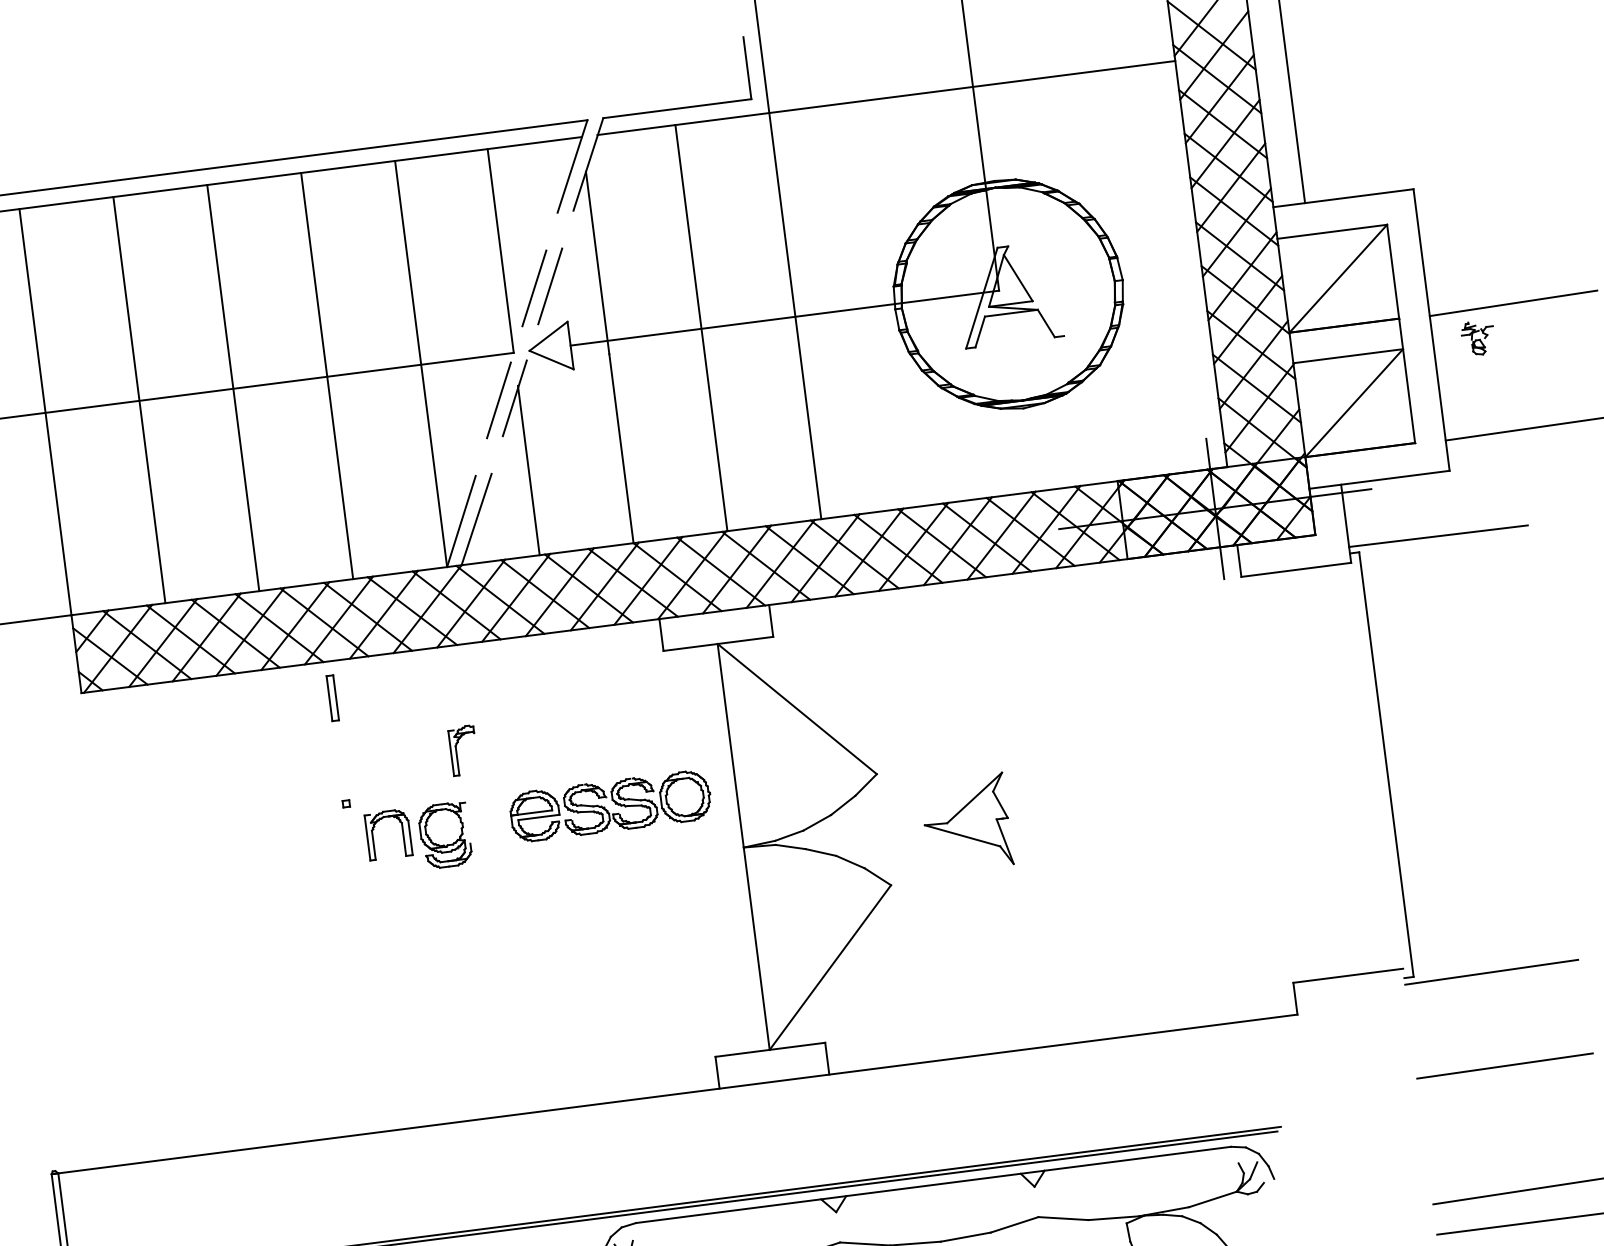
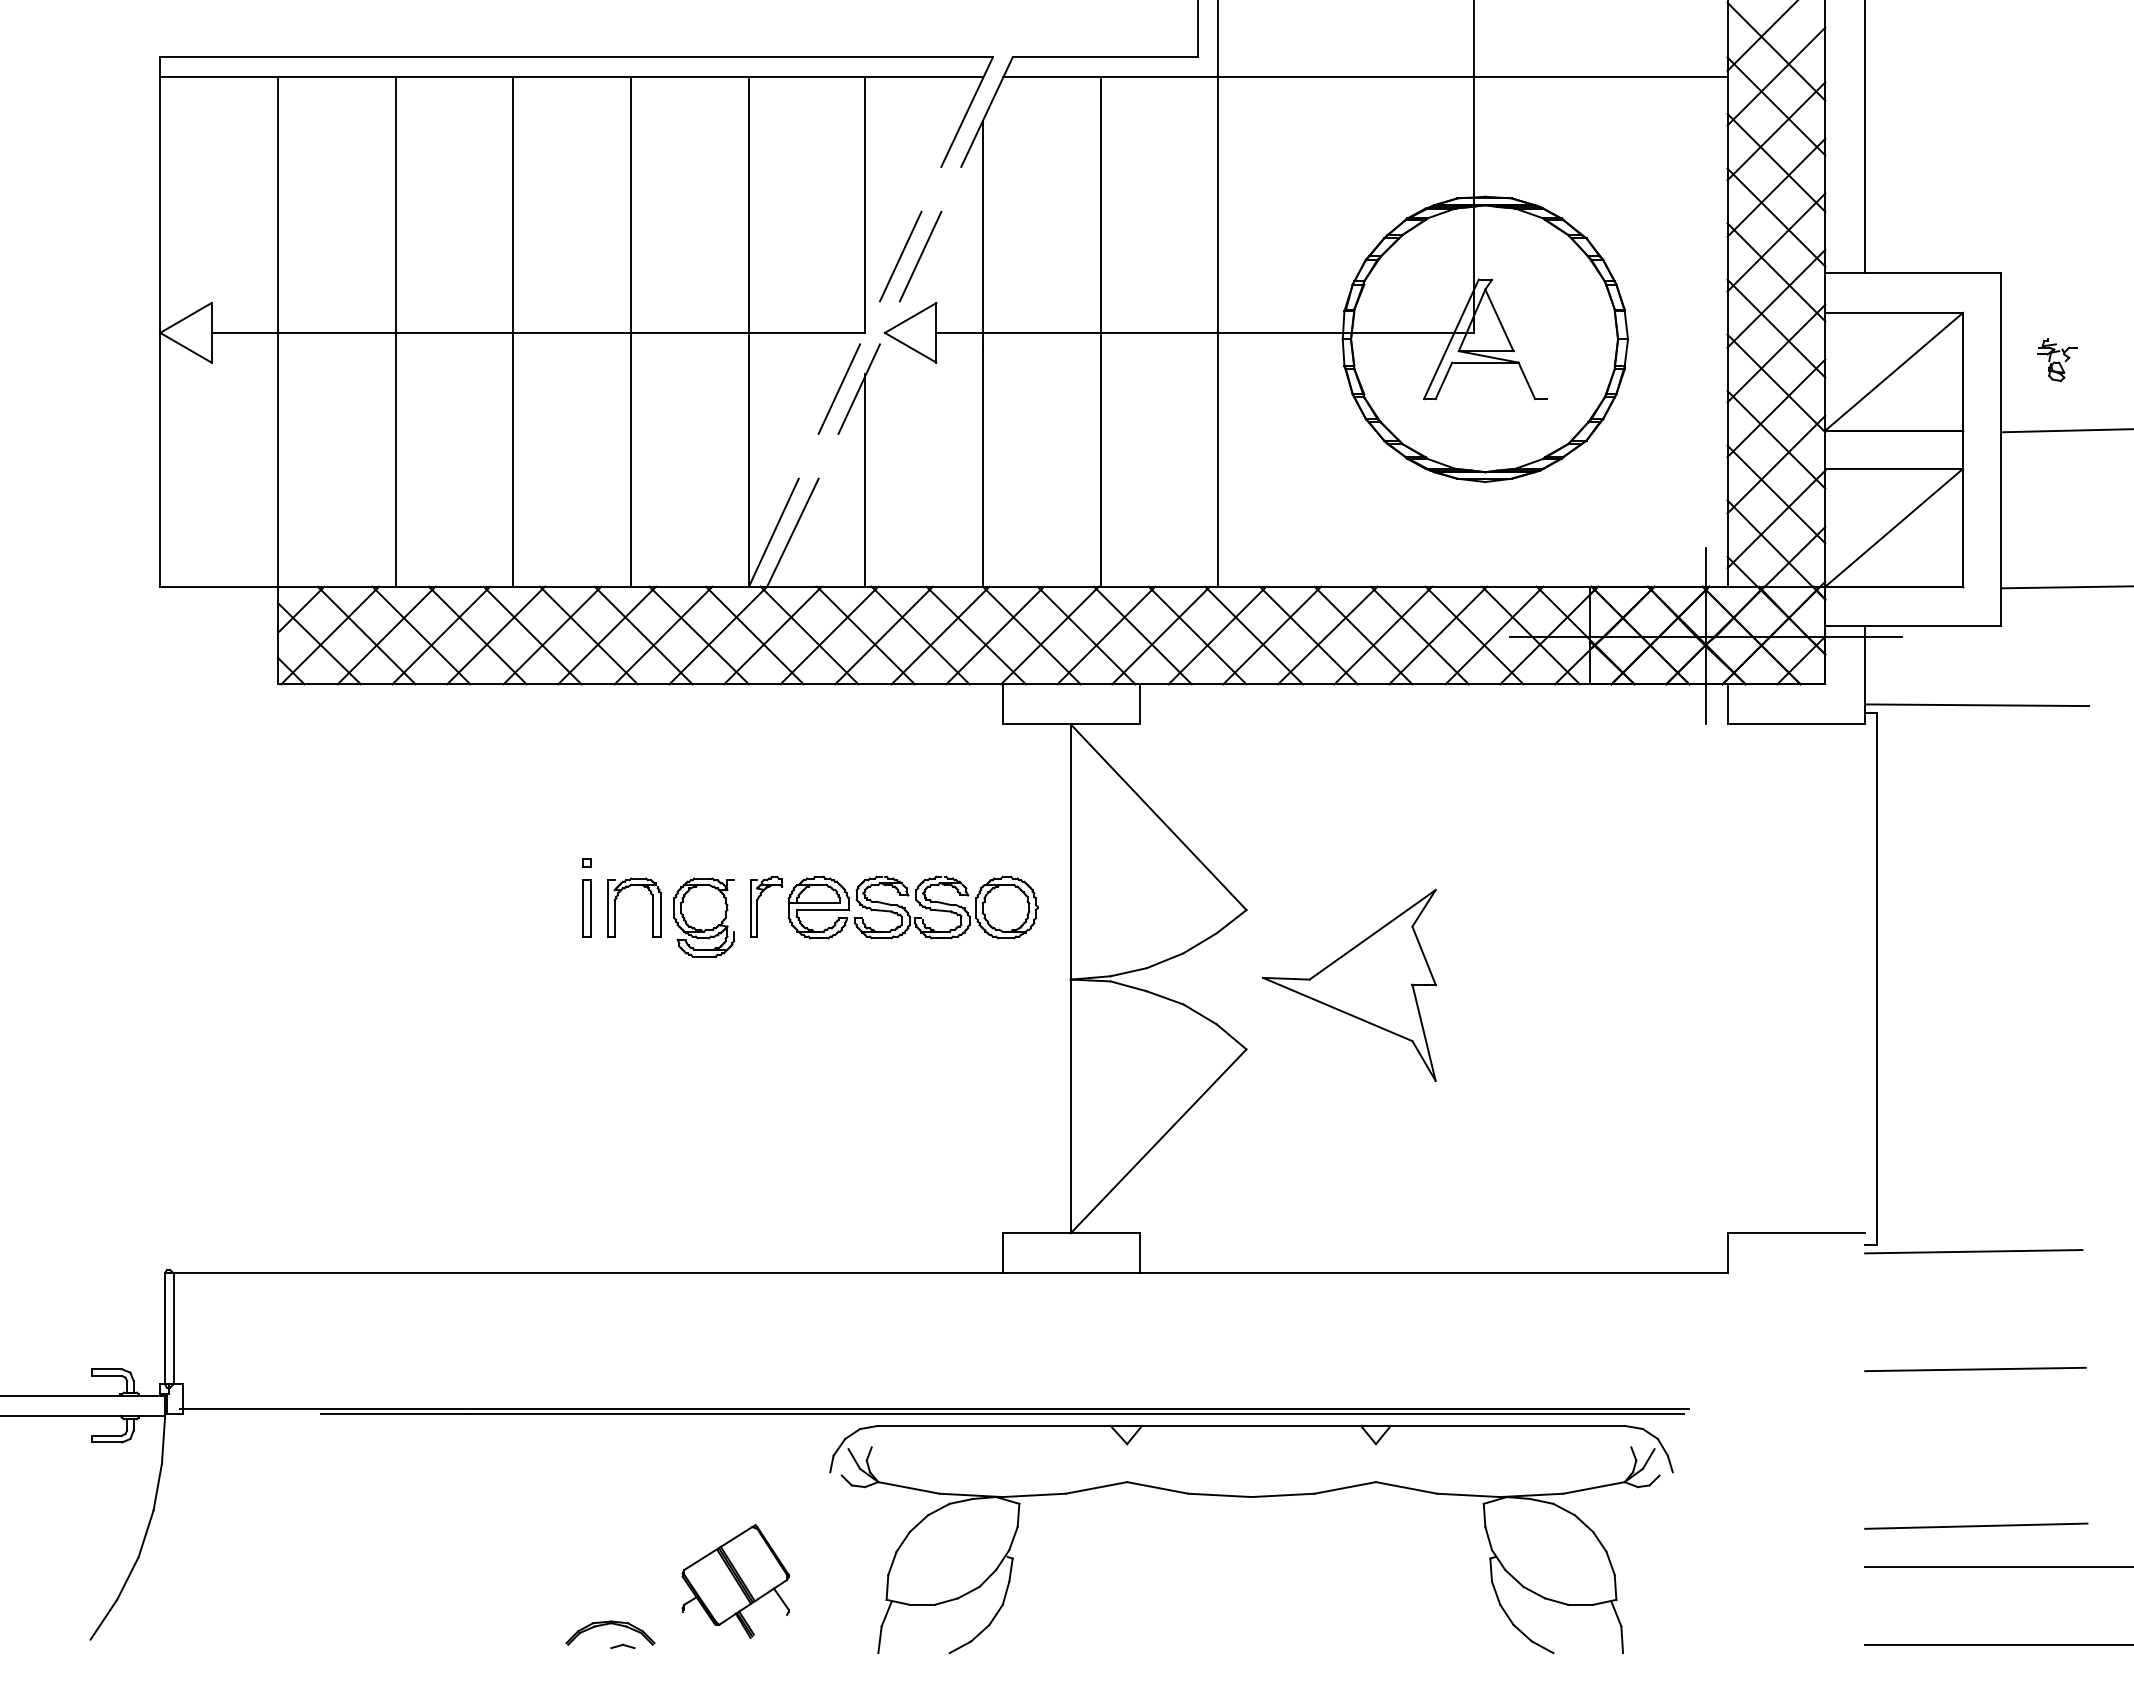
part: (1478, 337) -> (2057, 359), moved
part: (332, 698) -> (586, 908), moved
part: (456, 751) -> (757, 906), moved
part: (966, 822) -> (1349, 984), size x1.67

